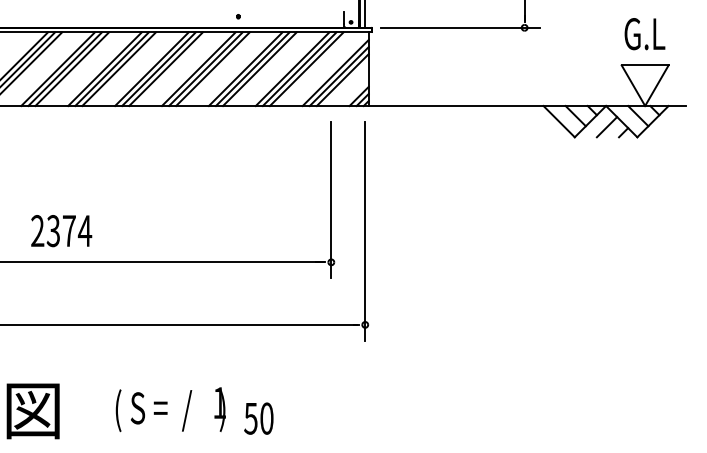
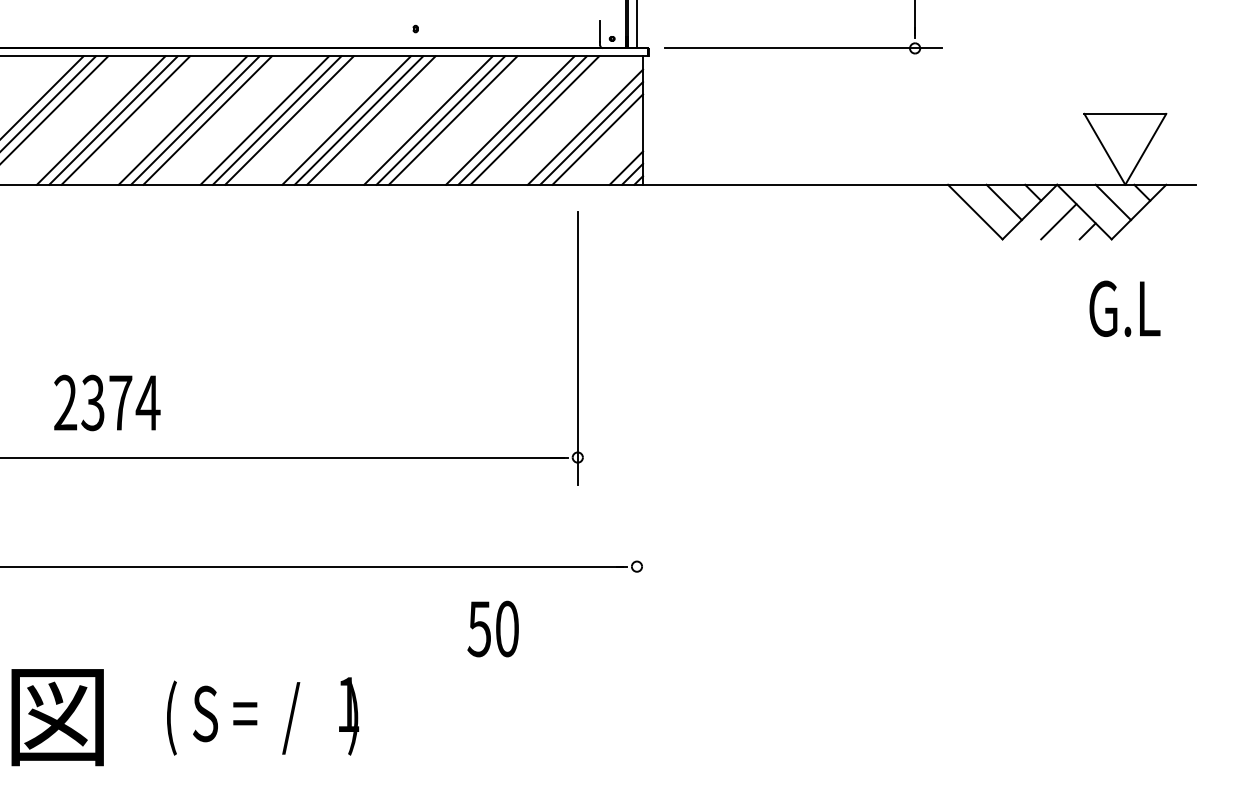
text: (644, 34) -> (1124, 309), moved
line: (365, 230) -> (637, 401), removed
text: (170, 409) -> (262, 716), moved
text: (258, 418) -> (492, 628), moved

